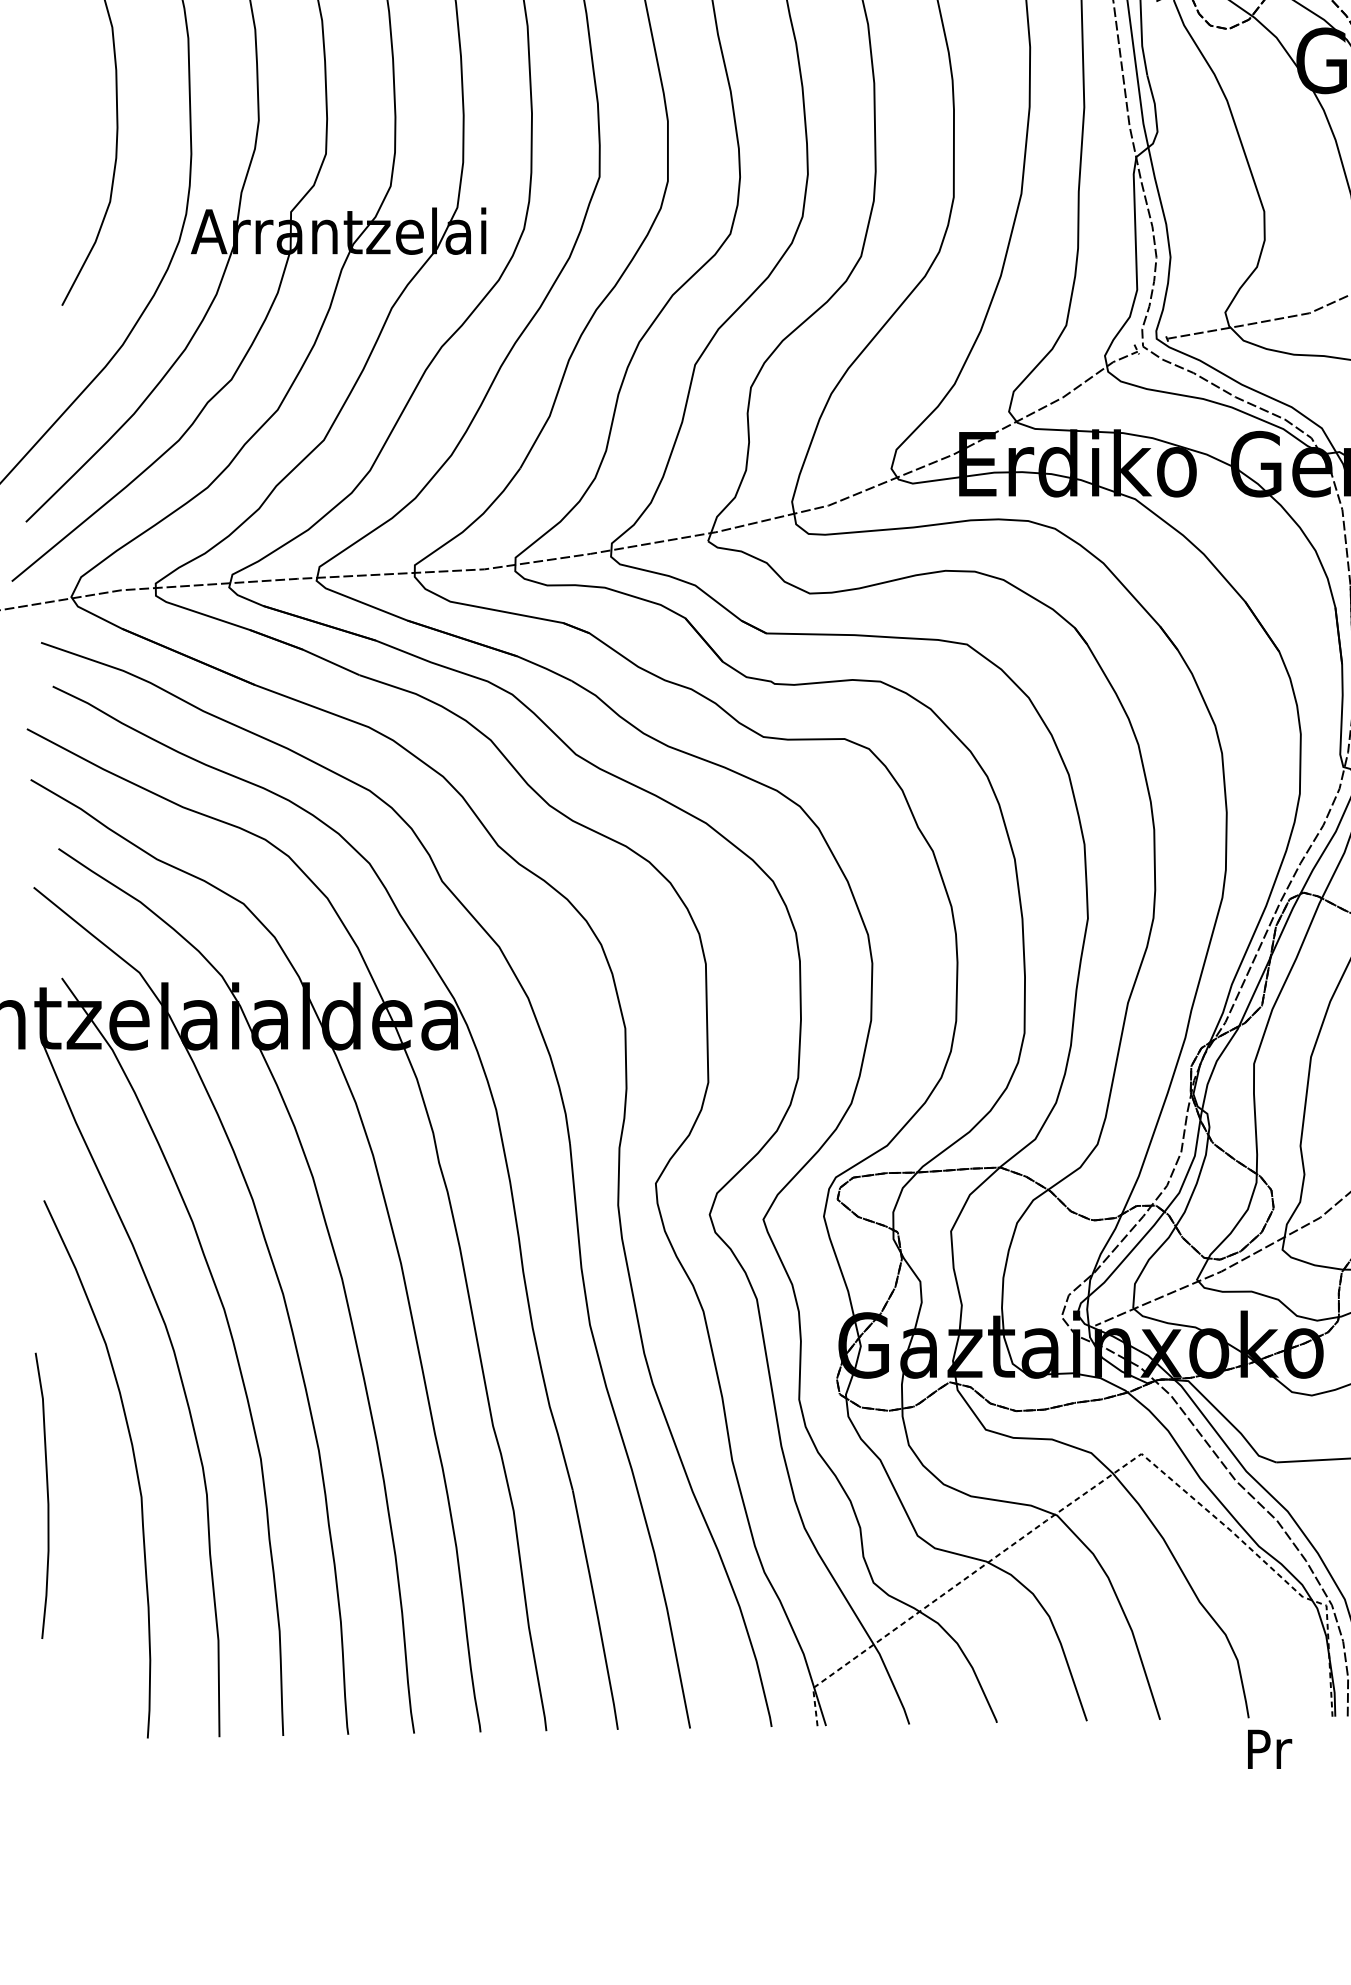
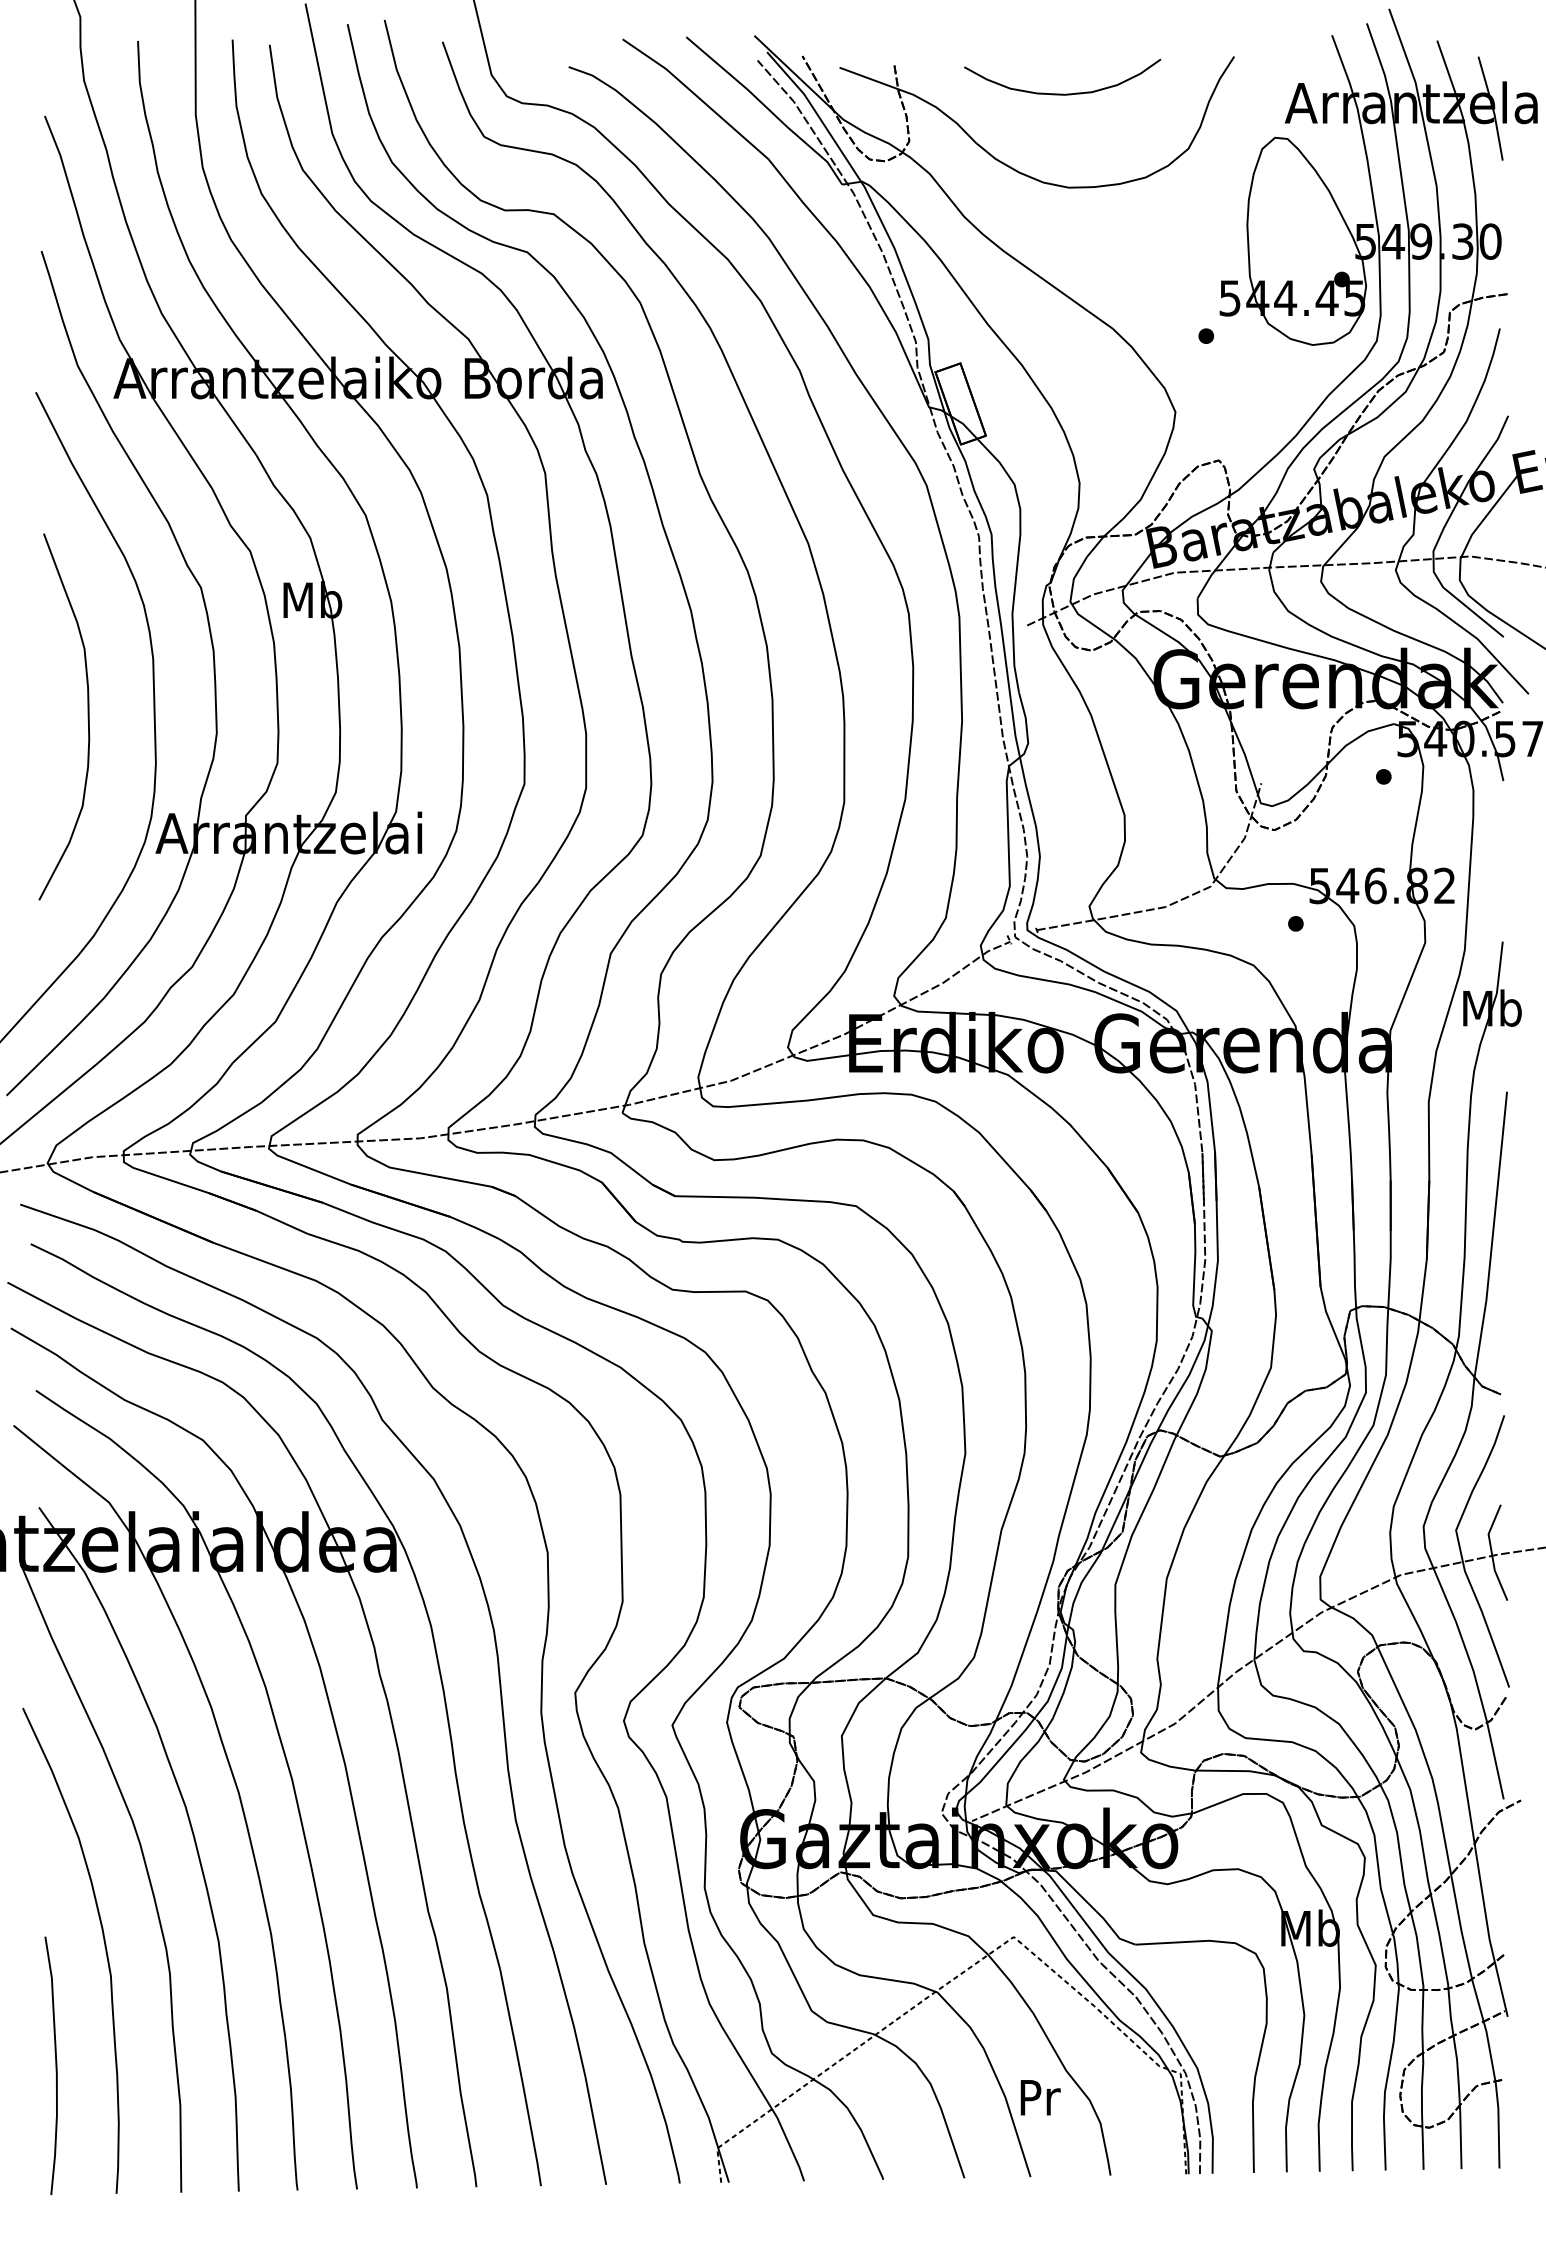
curve: (46, 1495) -> (55, 2065), moved
text: (1269, 1749) -> (1040, 2097), moved

